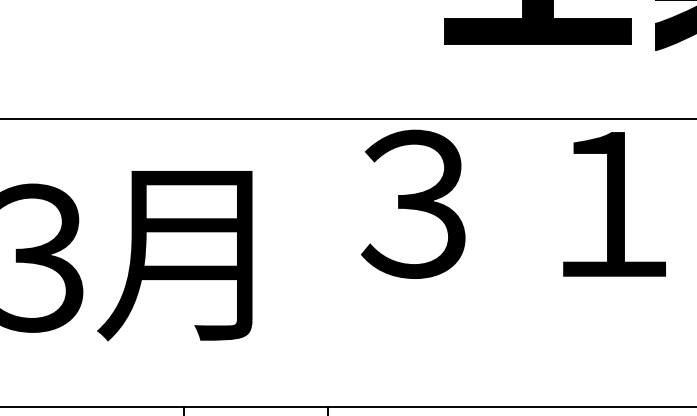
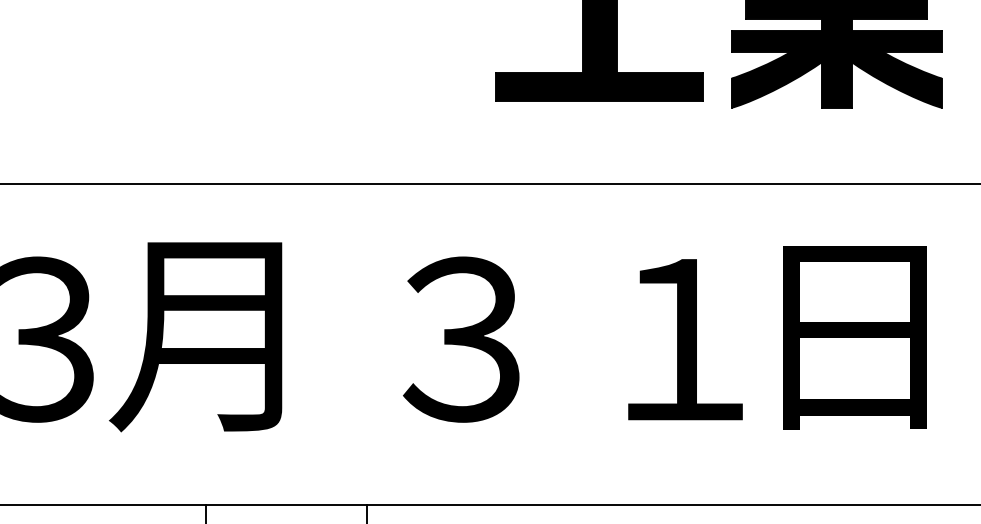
text: (513, 204) -> (572, 339), moved

